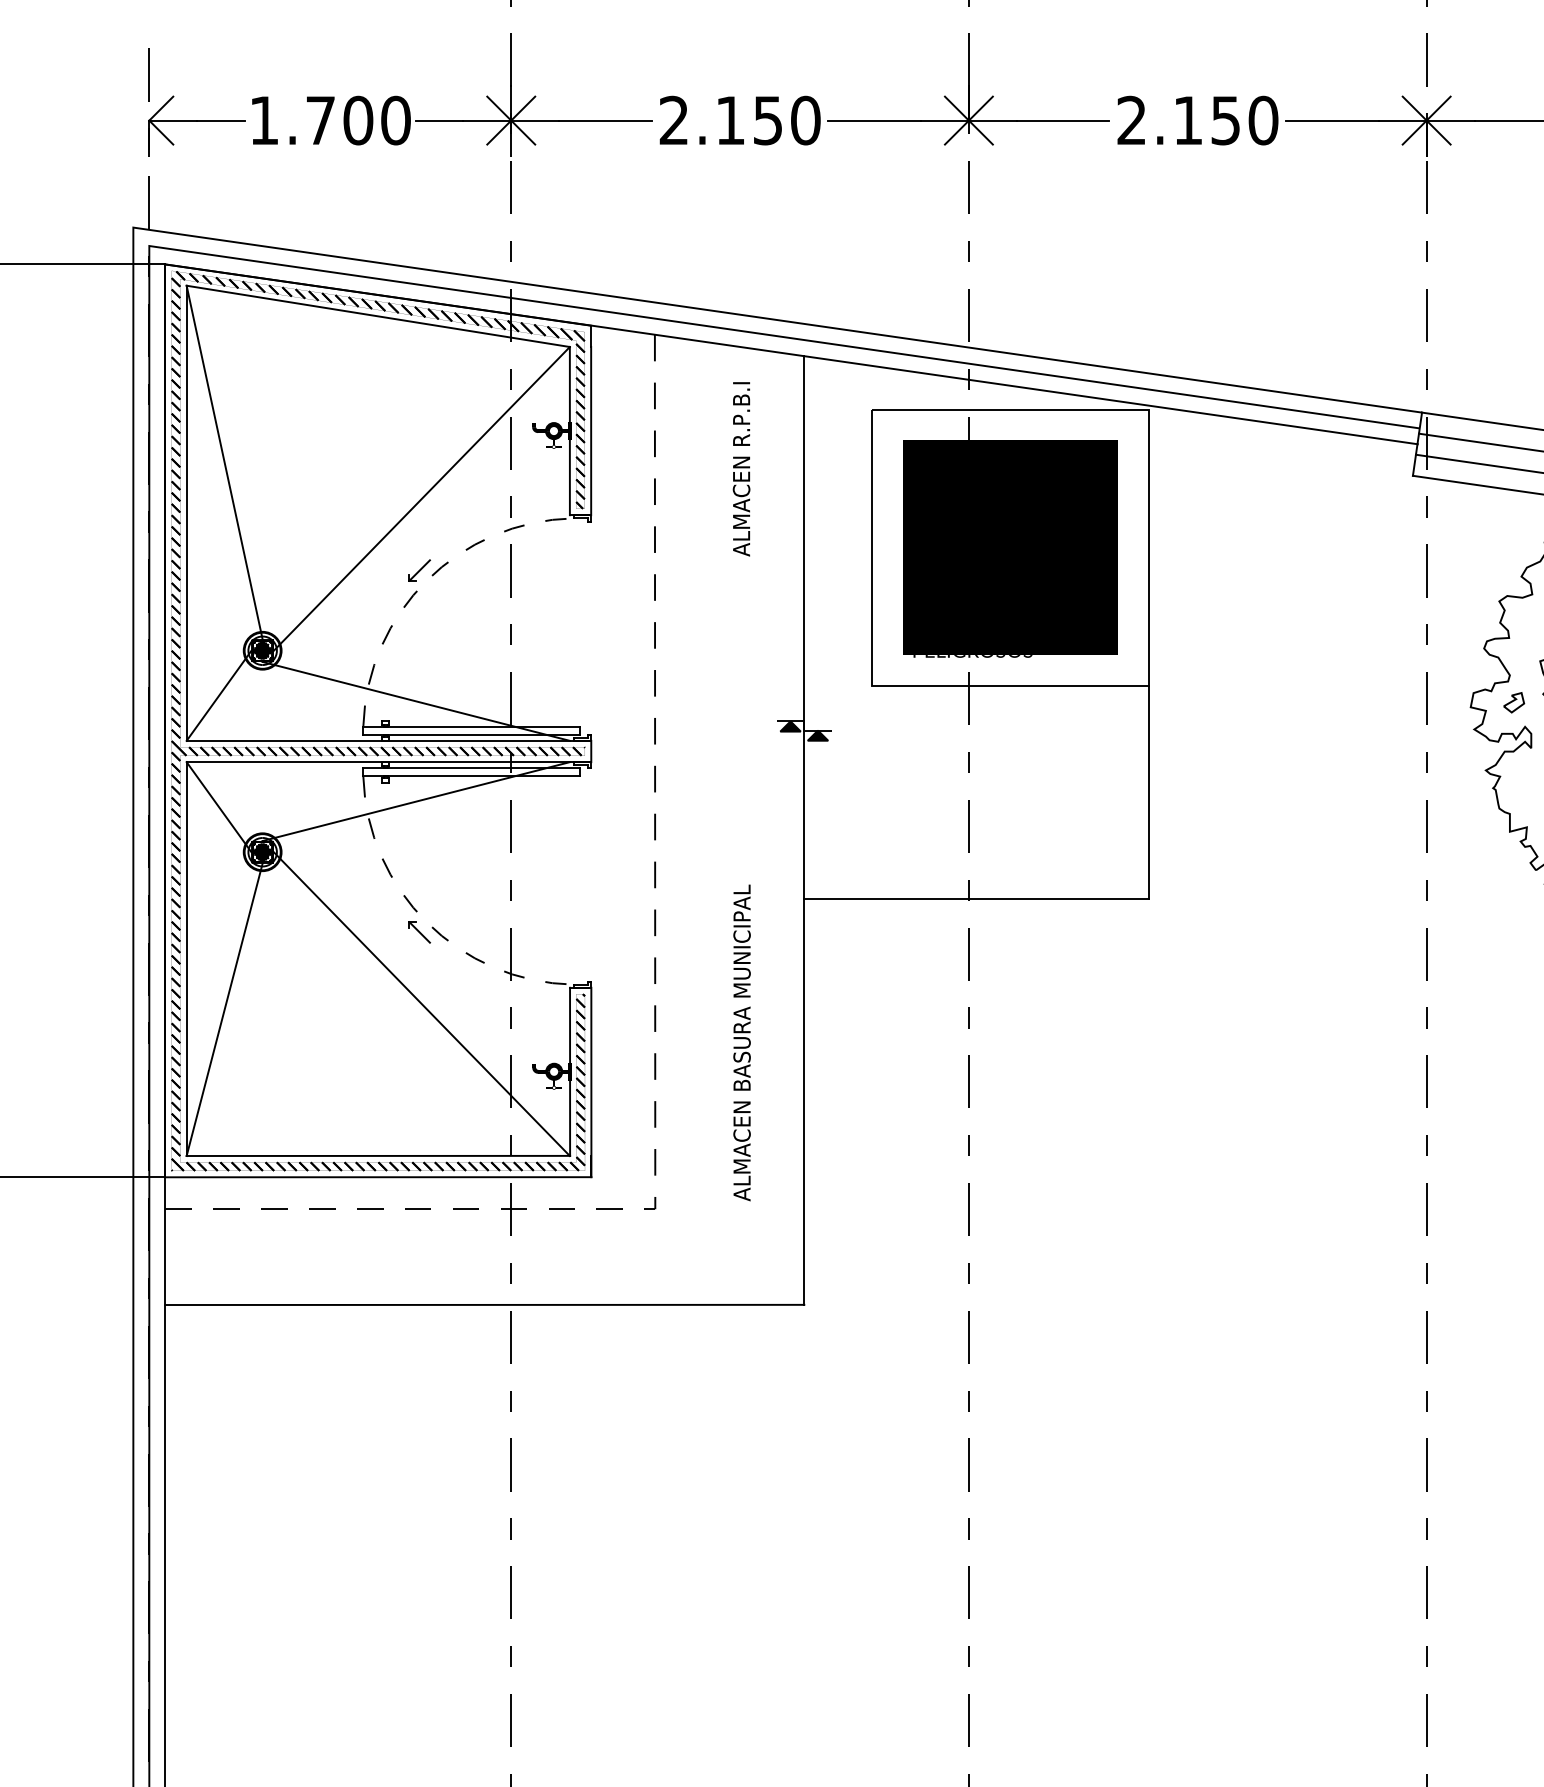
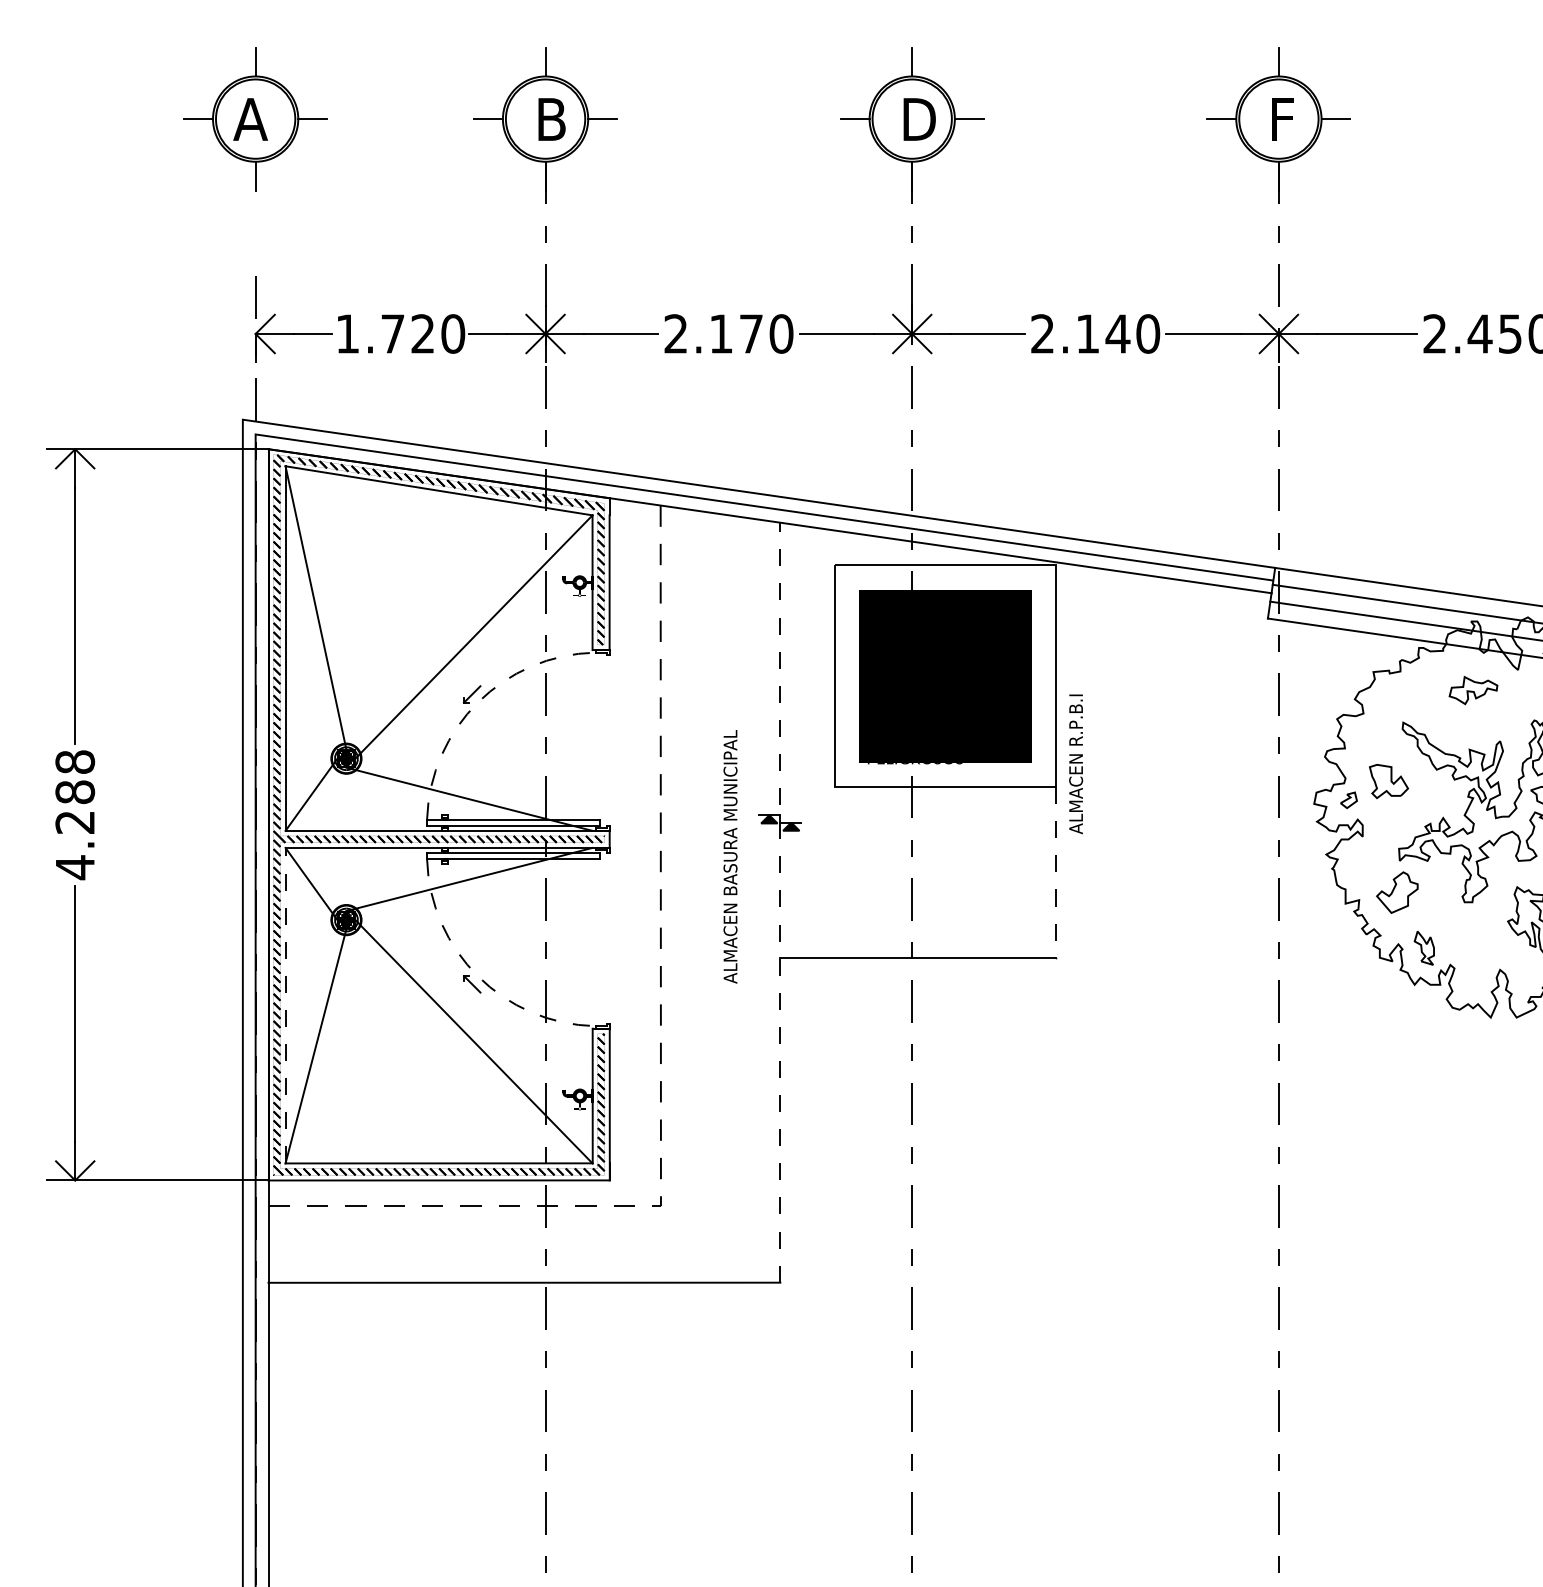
text: (358, 119) -> (423, 333), 1.700 -> 1.720
text: (768, 119) -> (751, 333), 2.150 -> 2.170
text: (1225, 119) -> (1117, 333), 2.150 -> 2.140
text: (742, 469) -> (1076, 764), moved
line: (1149, 792) -> (1056, 872), solid -> dashed
line: (804, 830) -> (780, 902), solid -> dashed
line: (186, 958) -> (285, 1005), solid -> dashed
text: (742, 1042) -> (730, 856), moved

